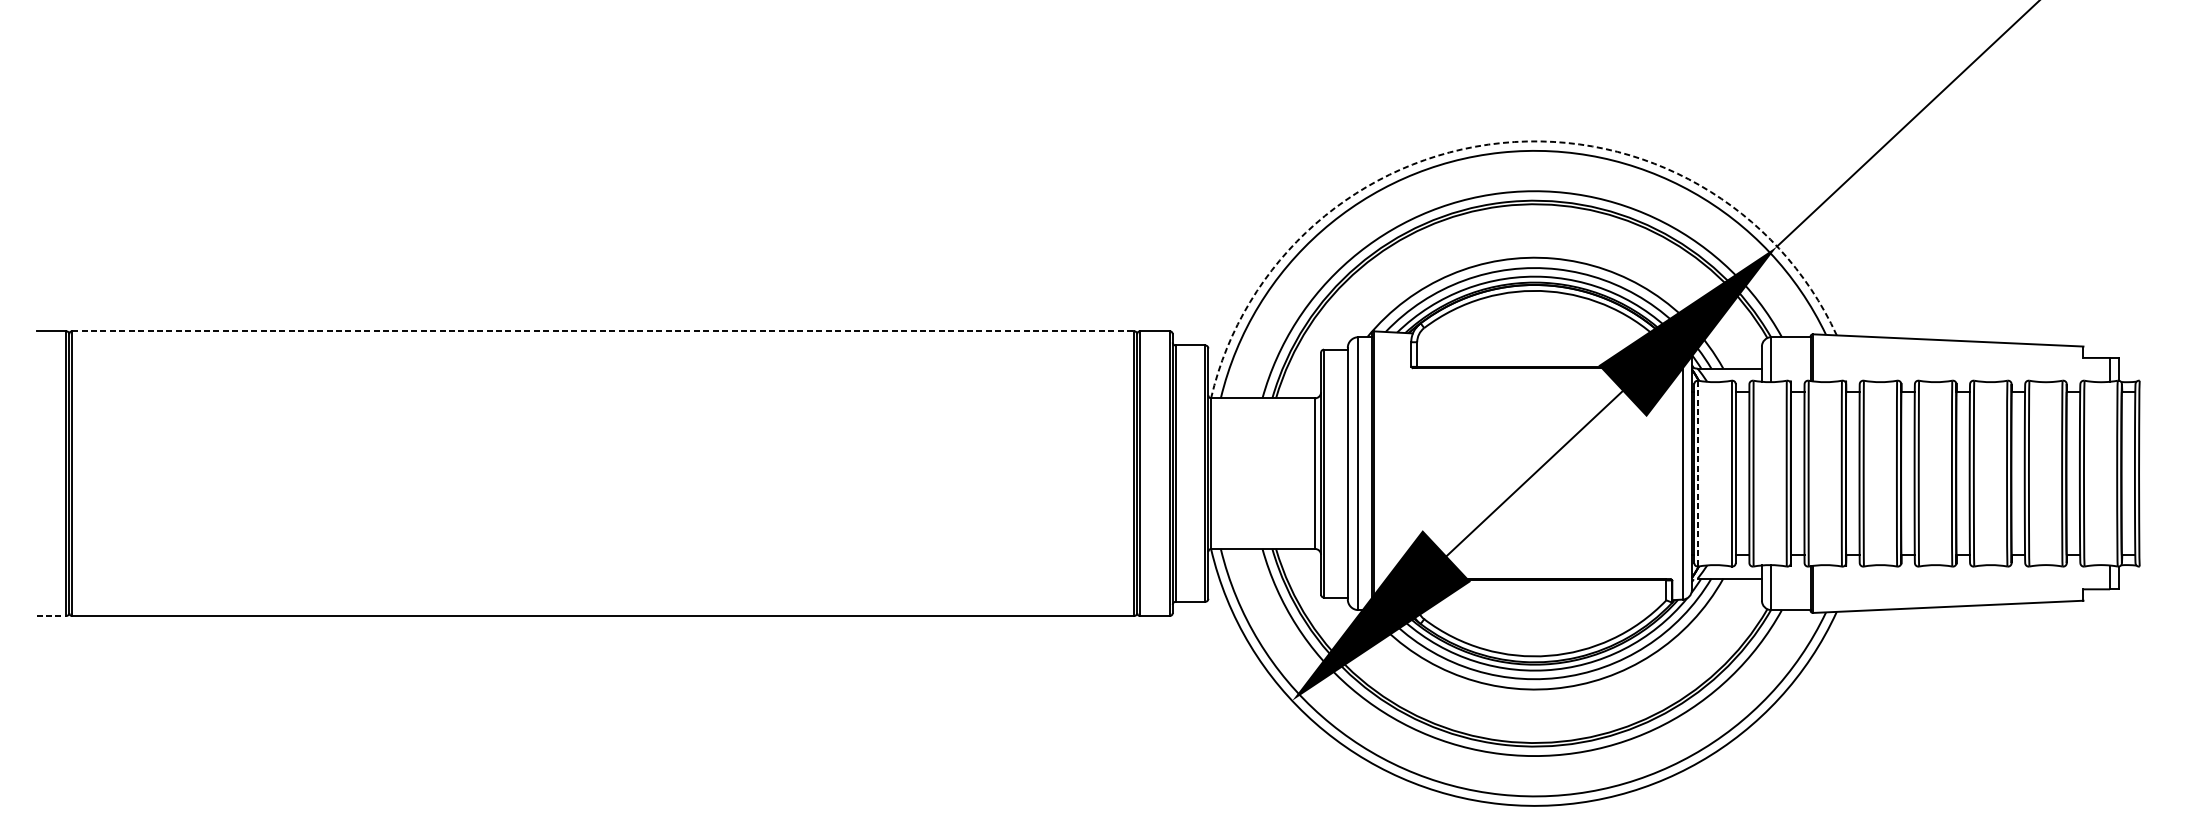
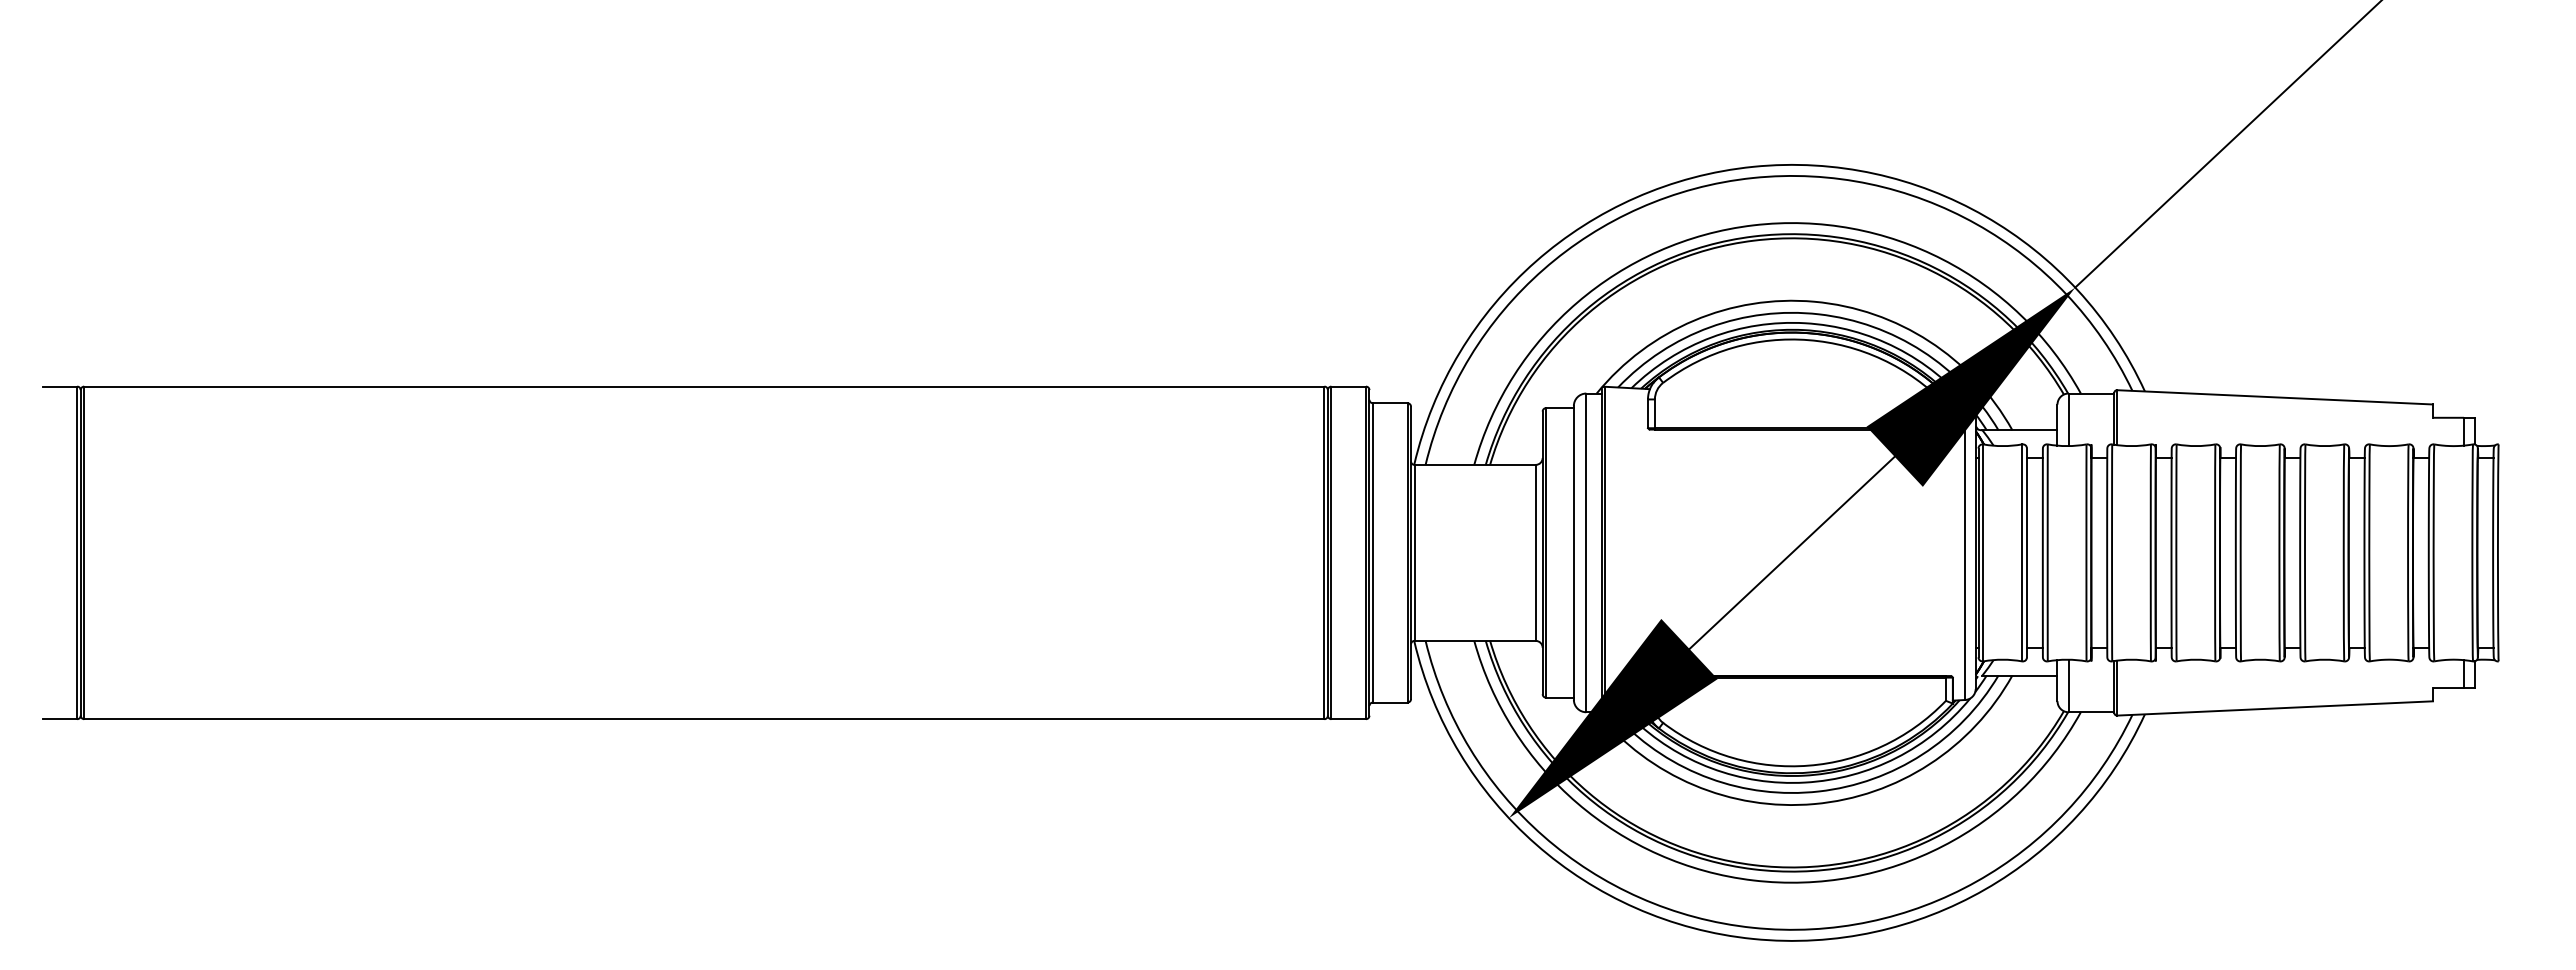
arc: (1501, 142) -> (1753, 166), dashed -> solid
line: (603, 331) -> (704, 386), dashed -> solid
line: (1698, 474) -> (1983, 553), dashed -> solid
line: (51, 616) -> (60, 719), dashed -> solid

